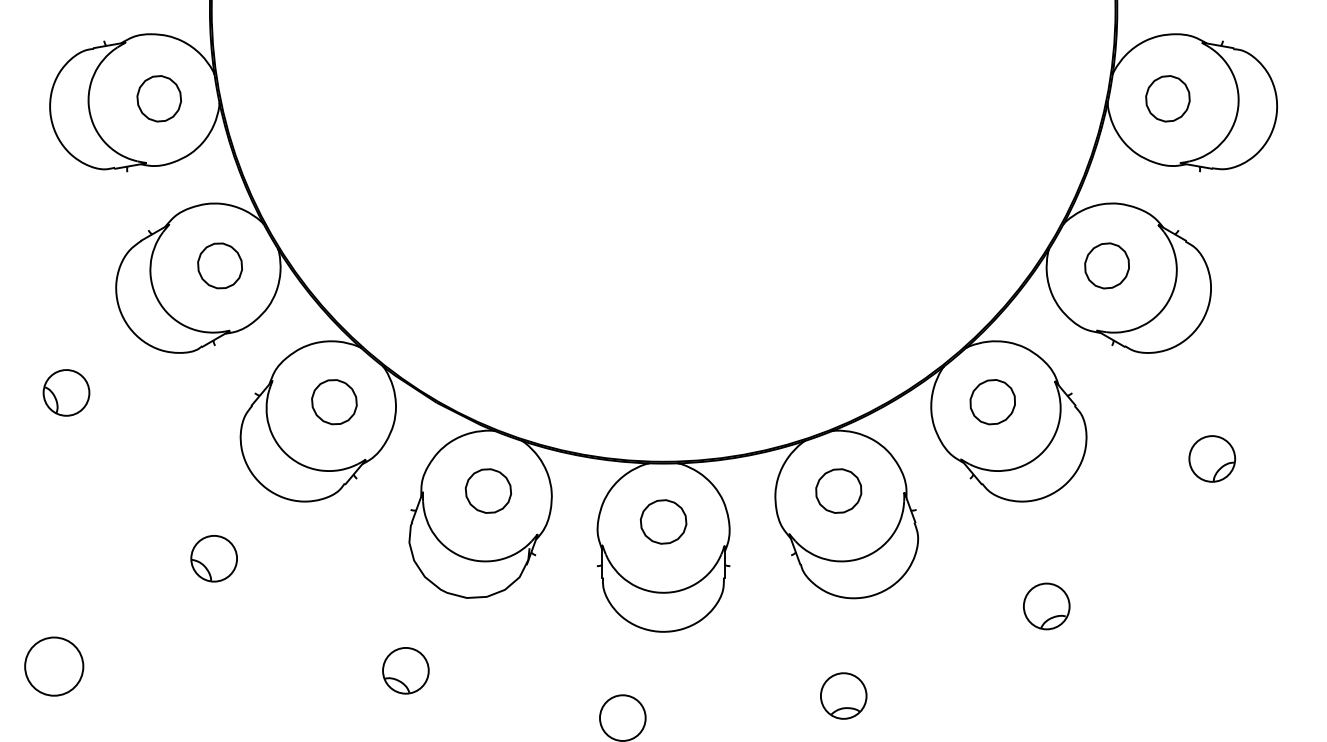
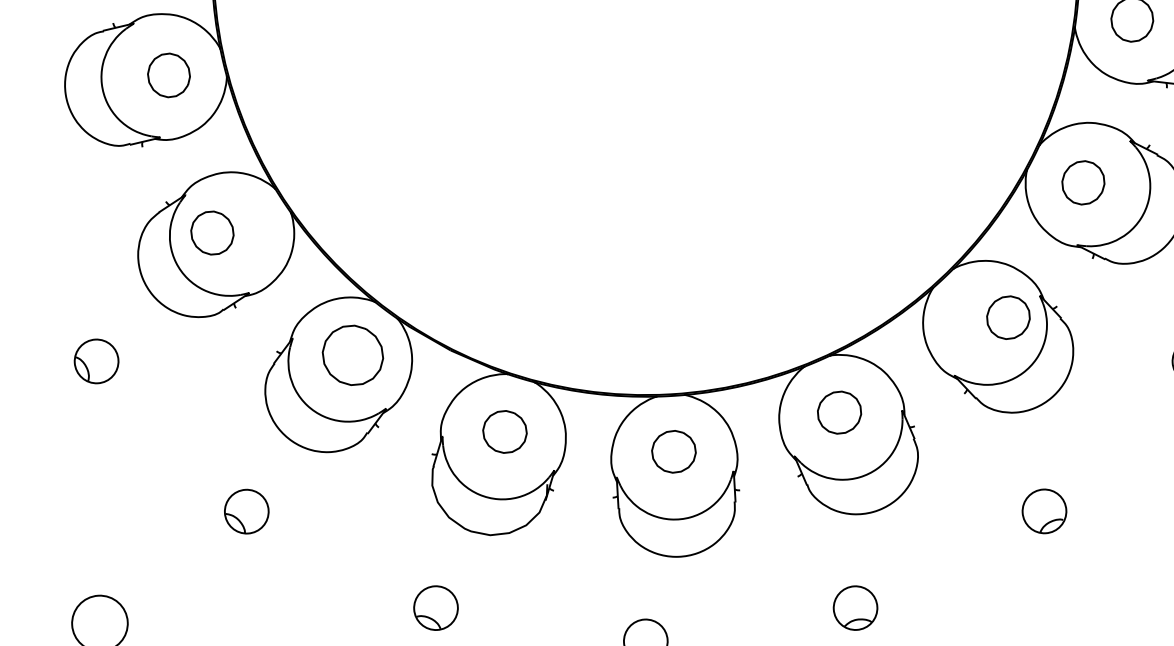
part: (219, 265) -> (211, 232), moved
part: (334, 402) -> (353, 355), size x1.4
part: (992, 402) -> (1008, 318), moved

